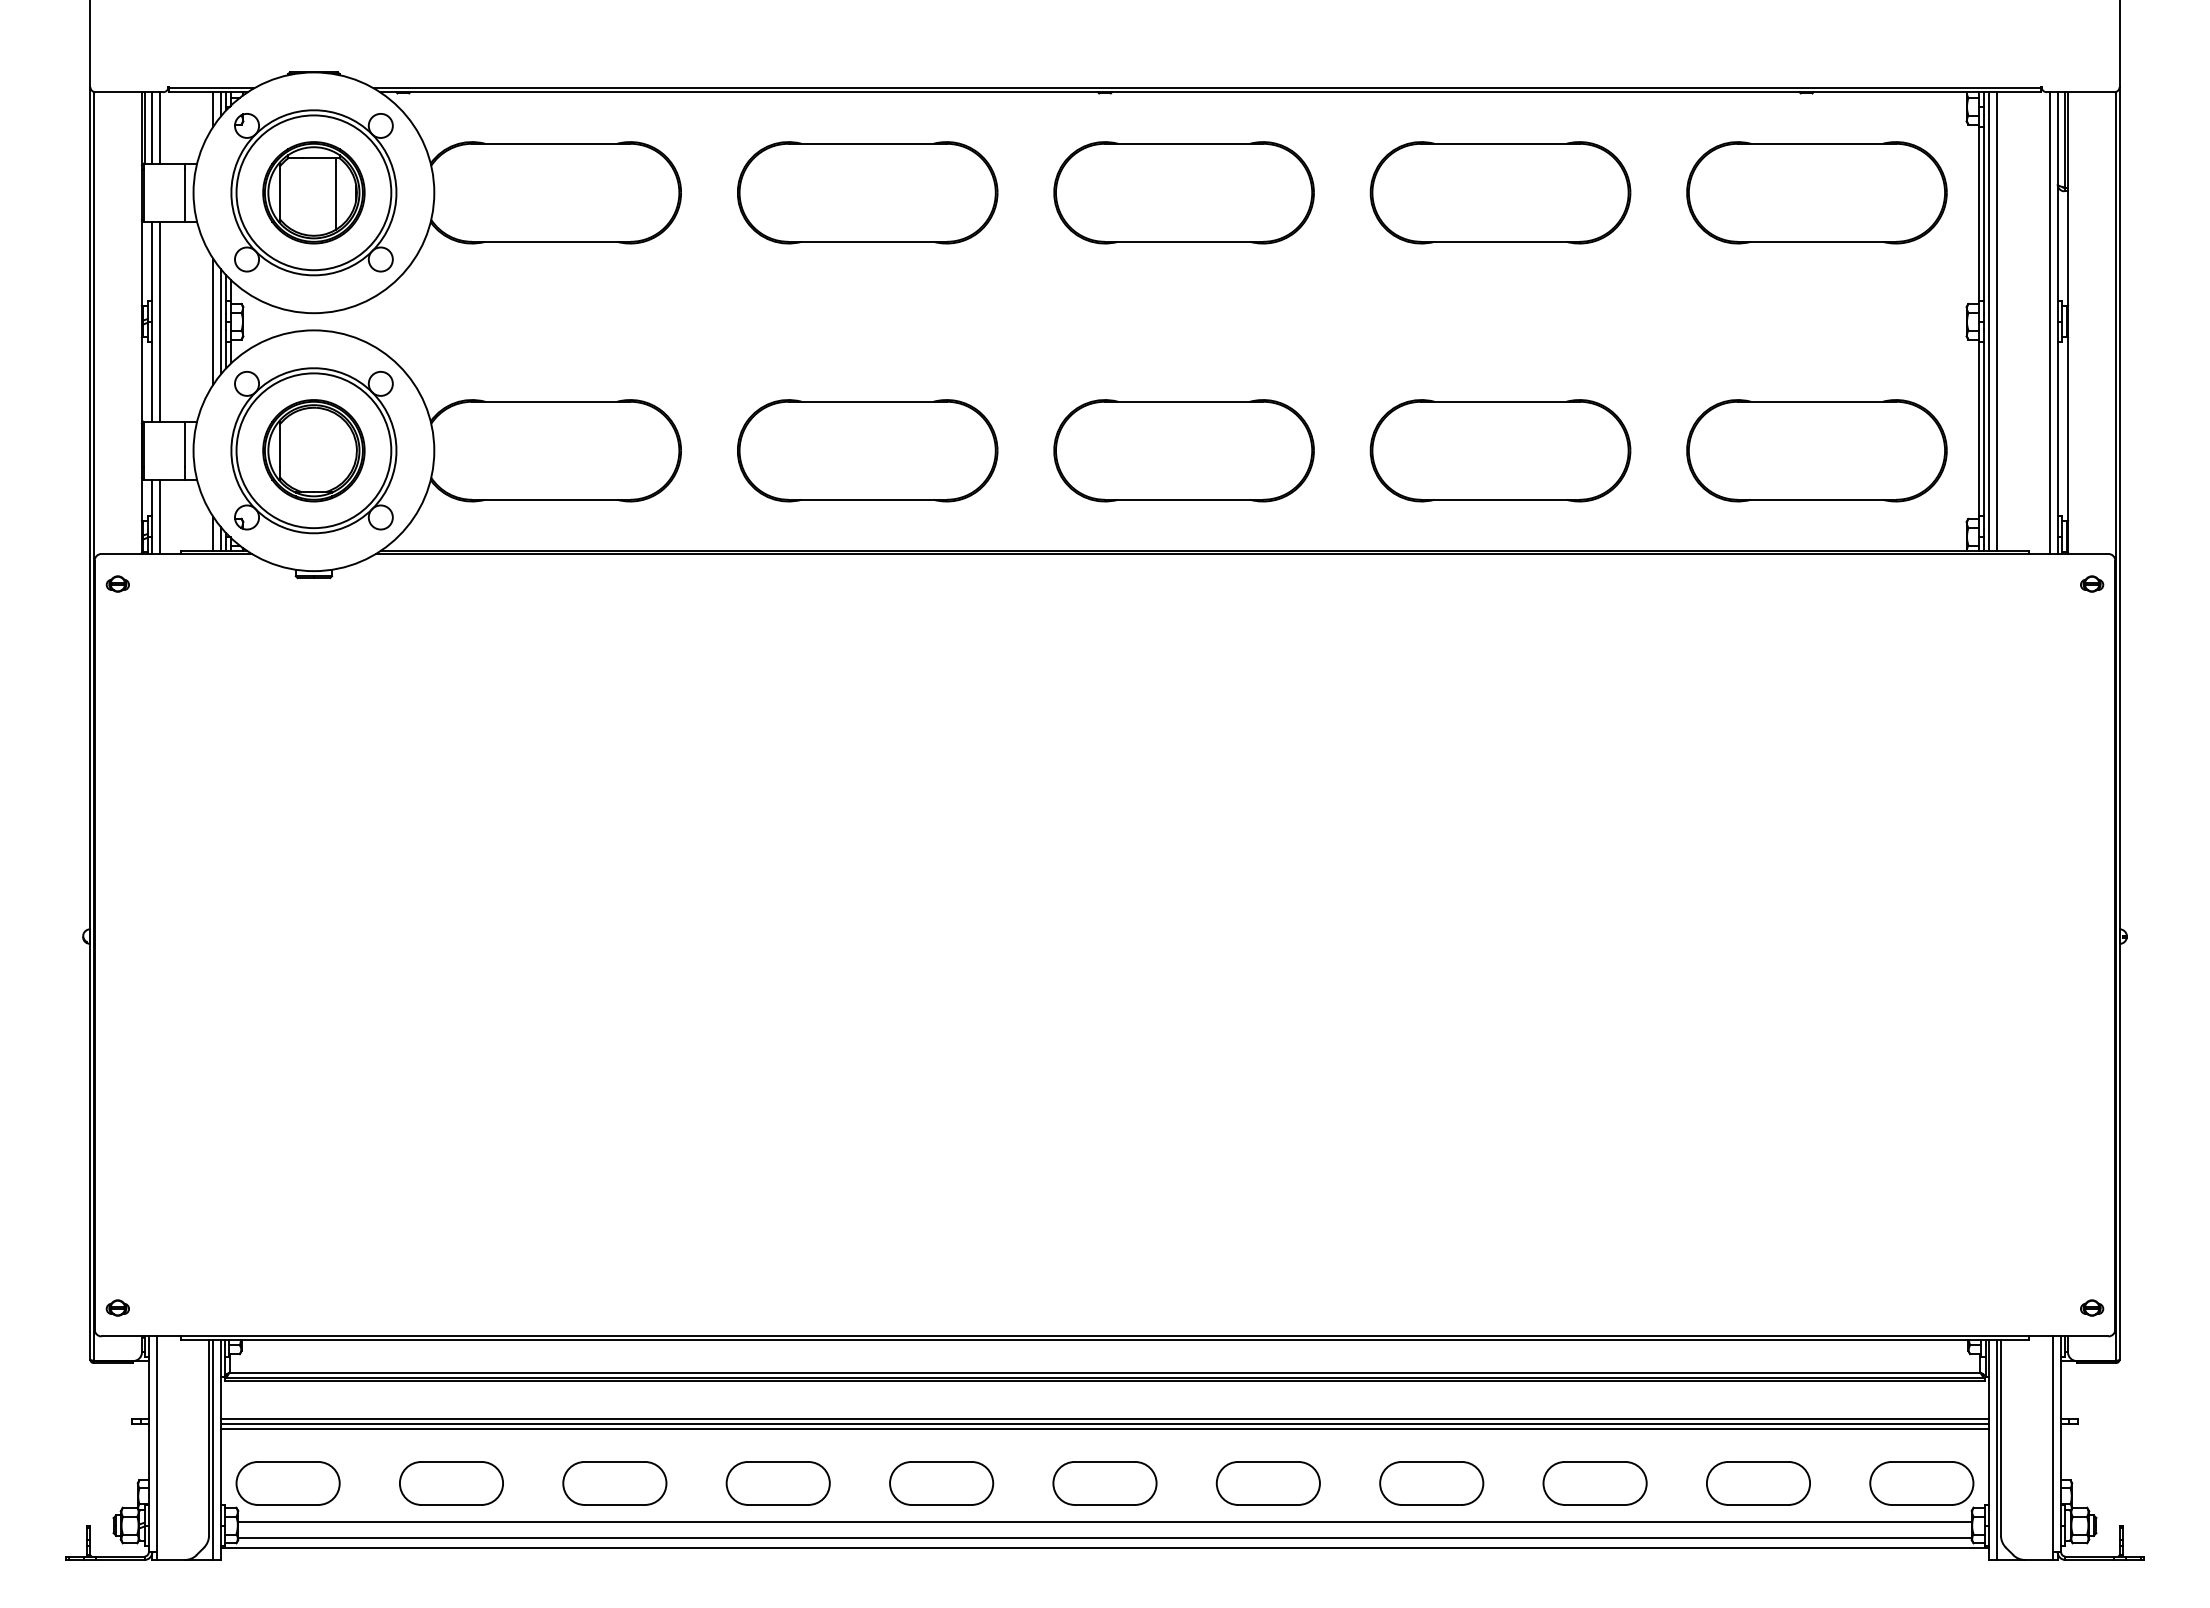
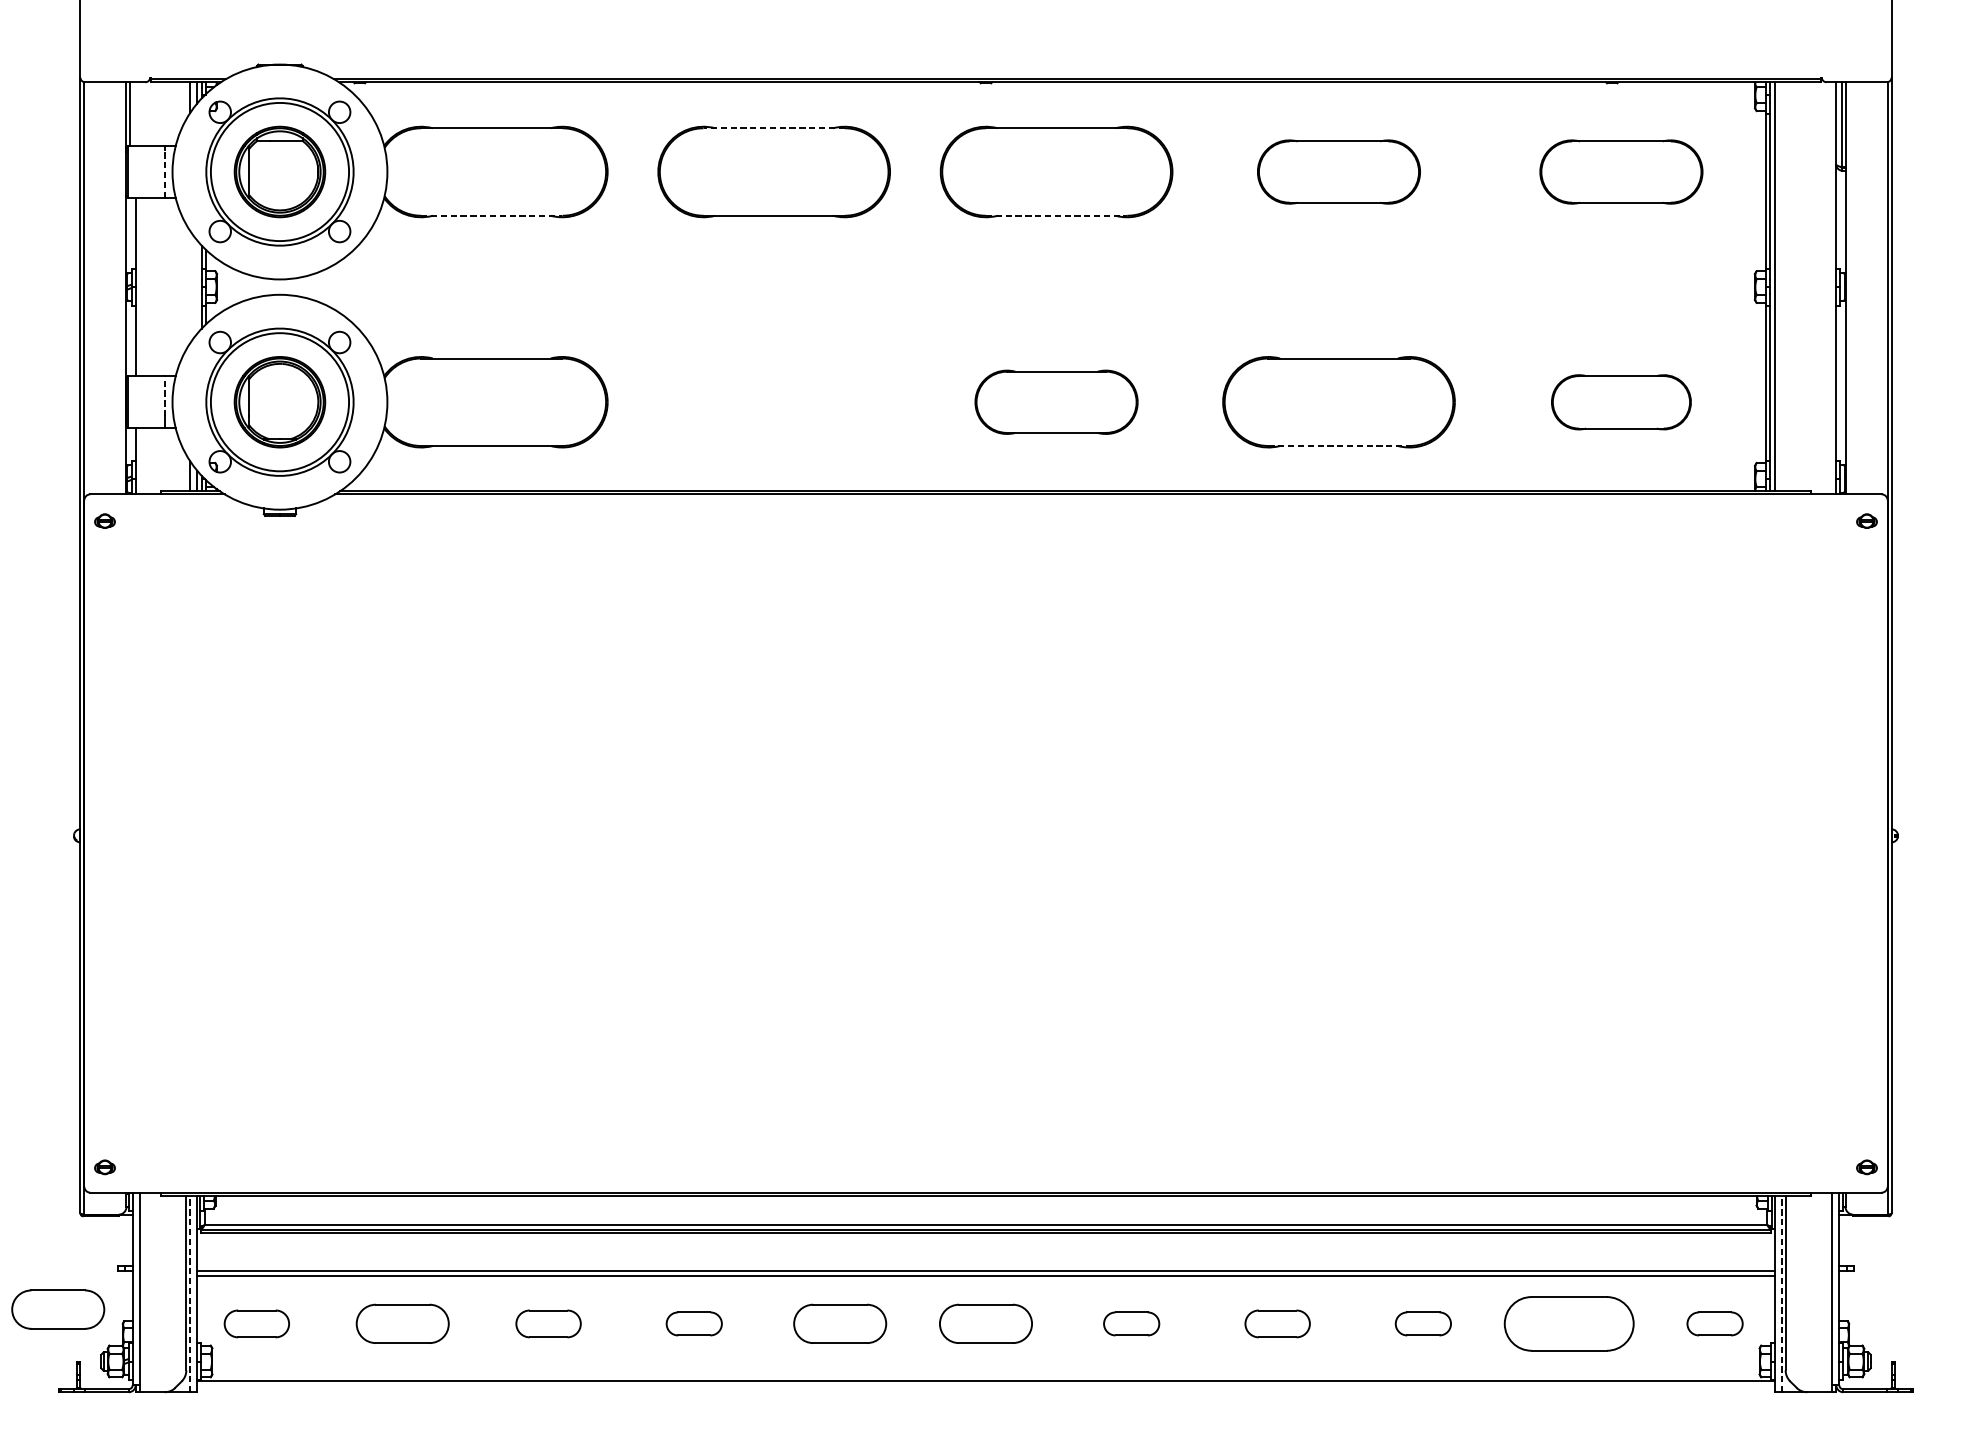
line: (152, 127) -> (135, 113), removed
line: (160, 127) -> (143, 113), removed
line: (867, 143) -> (774, 128), solid -> dashed
part: (1500, 192) -> (1338, 171), size x0.7
part: (1816, 192) -> (1621, 171), size x0.7
line: (335, 193) -> (299, 172), removed
line: (184, 195) -> (164, 174), solid -> dashed
line: (551, 241) -> (492, 215), solid -> dashed
line: (1184, 241) -> (1056, 215), solid -> dashed
line: (160, 321) -> (143, 286), removed
line: (213, 321) -> (190, 286), removed
line: (221, 321) -> (197, 286), removed
line: (1996, 321) -> (1781, 286), removed
line: (2049, 322) -> (1828, 287), removed
line: (184, 443) -> (164, 395), solid -> dashed
part: (867, 450) -> (774, 402), removed
part: (1183, 450) -> (1056, 402), size x0.7
part: (1816, 450) -> (1621, 402), size x0.6
line: (1501, 499) -> (1339, 445), solid -> dashed
line: (160, 516) -> (143, 460), removed
line: (1104, 1418) -> (985, 1265), removed
line: (213, 1449) -> (190, 1293), solid -> dashed
line: (1996, 1449) -> (1781, 1293), solid -> dashed
part: (65, 1467) -> (58, 1309), added
part: (287, 1483) -> (256, 1323), size x0.7
part: (614, 1483) -> (548, 1323), size x0.7
part: (777, 1483) -> (693, 1323), size x0.6
part: (1267, 1483) -> (1131, 1323), size x0.6
part: (1431, 1483) -> (1277, 1323), size x0.7
part: (1594, 1483) -> (1422, 1323), size x0.6
part: (1758, 1483) -> (1569, 1323), size x1.4
part: (1921, 1483) -> (1714, 1323), size x0.6
line: (1104, 1522) -> (985, 1358), removed
line: (1104, 1537) -> (985, 1372), removed

